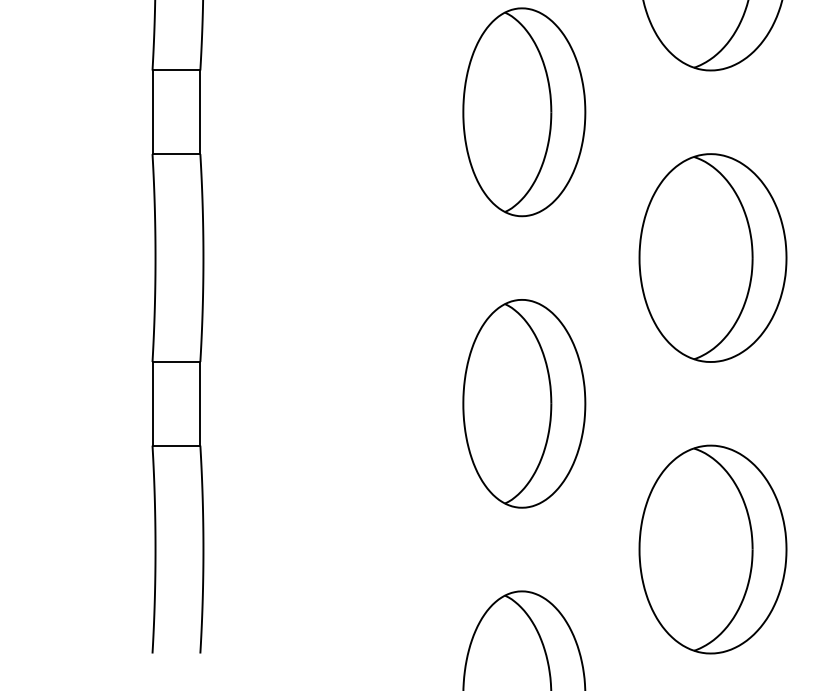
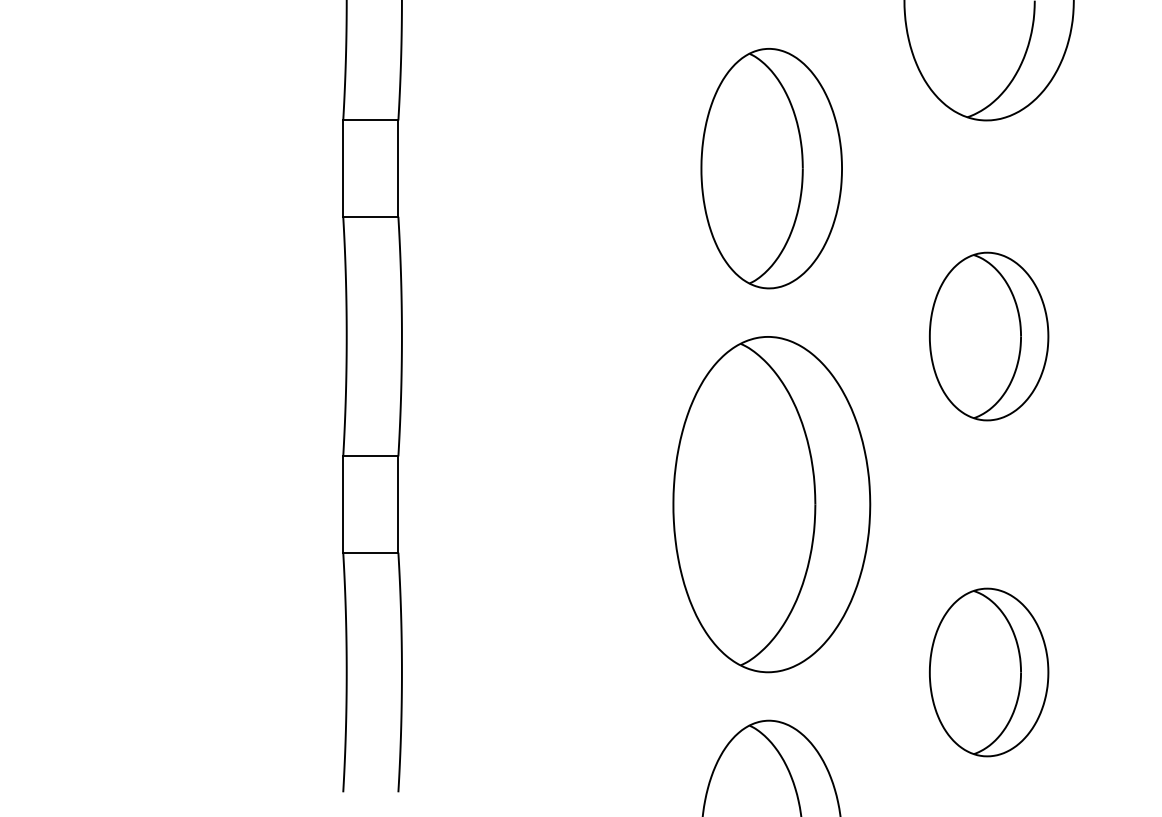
part: (712, 257) -> (988, 336), size x0.7
part: (524, 403) -> (771, 504), size x1.4
part: (712, 549) -> (988, 672), size x0.7

